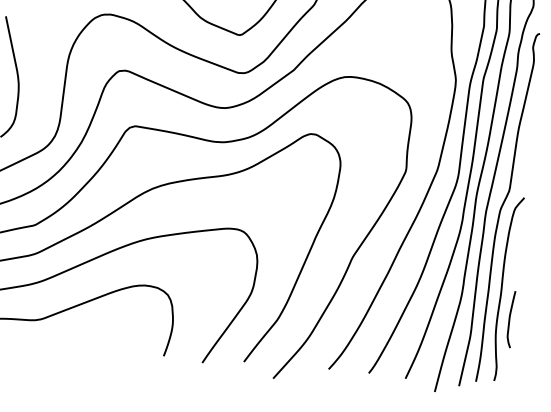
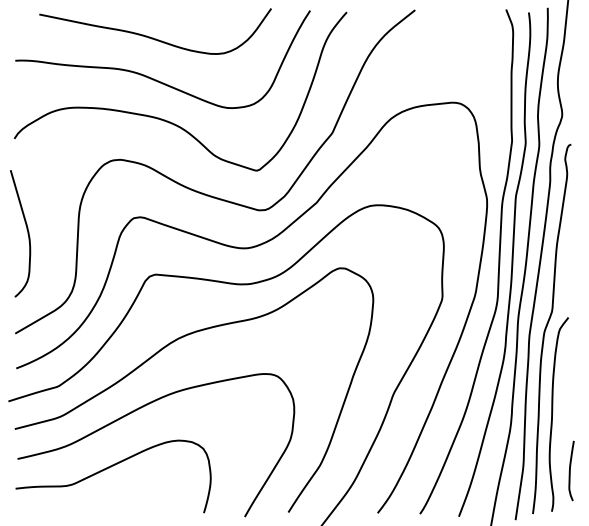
curve: (510, 318) -> (570, 470), moved

